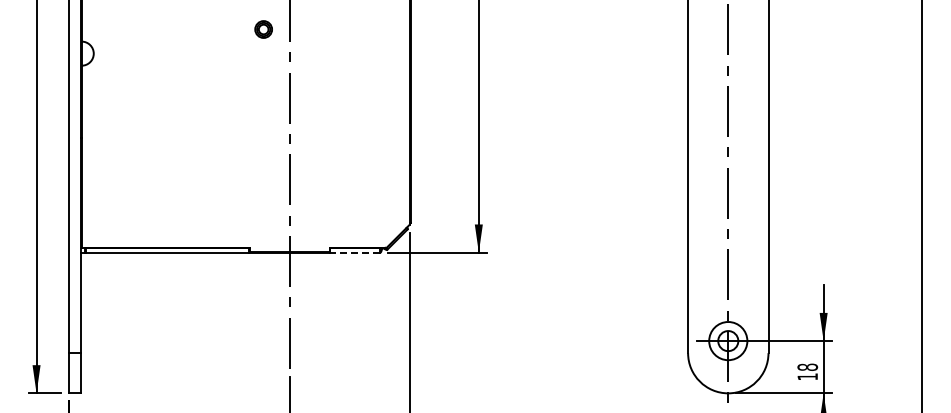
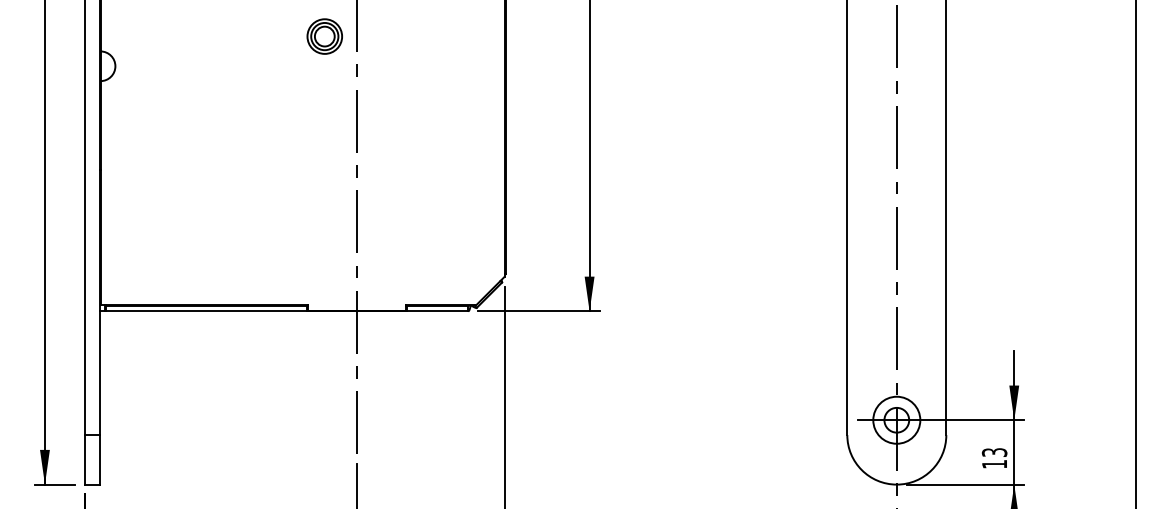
part: (263, 29) -> (324, 36), size x1.67
line: (355, 252) -> (437, 311), dashed -> solid
text: (807, 366) -> (994, 451), 18 -> 13

